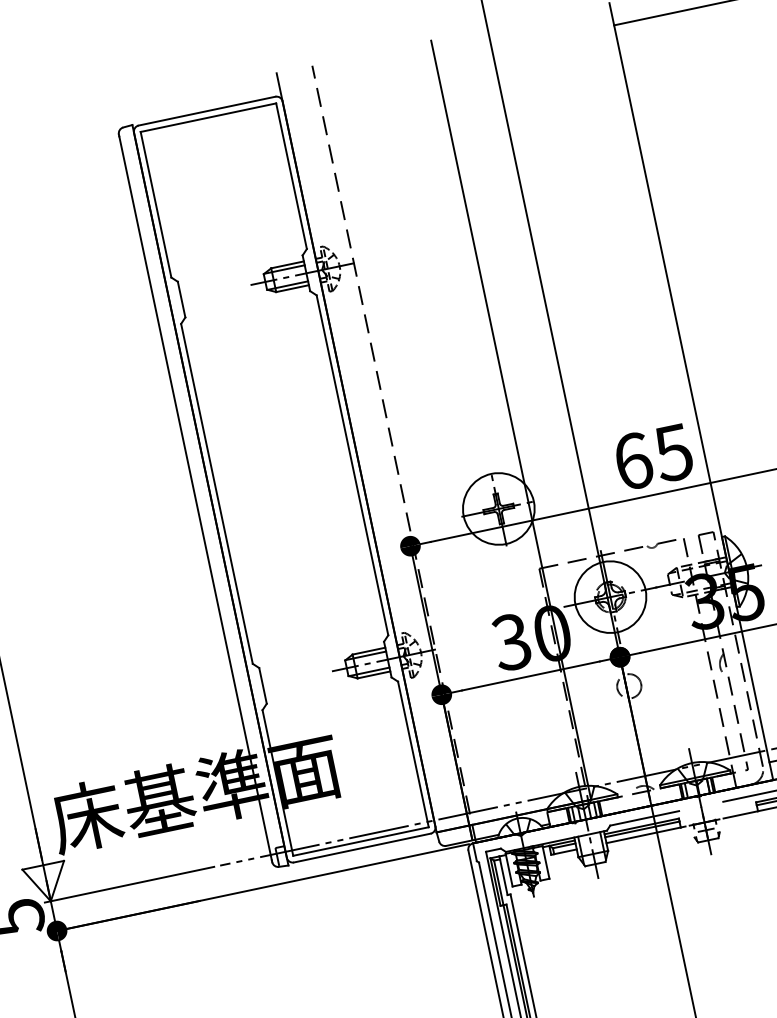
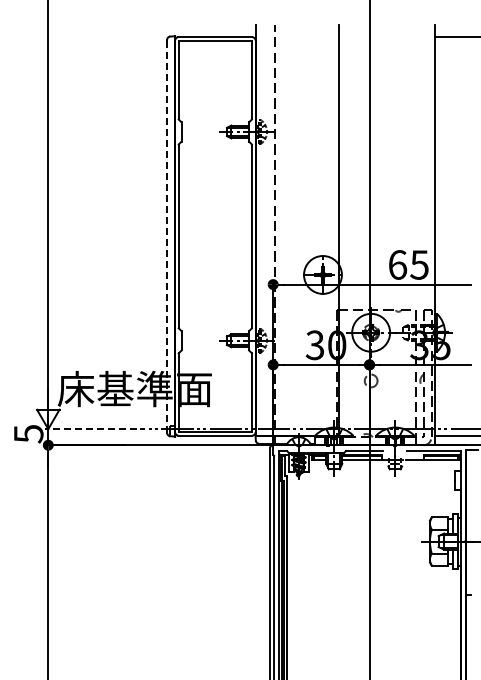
line: (196, 498) -> (167, 236), solid -> dashed
line: (129, 885) -> (90, 429), solid -> dashed

